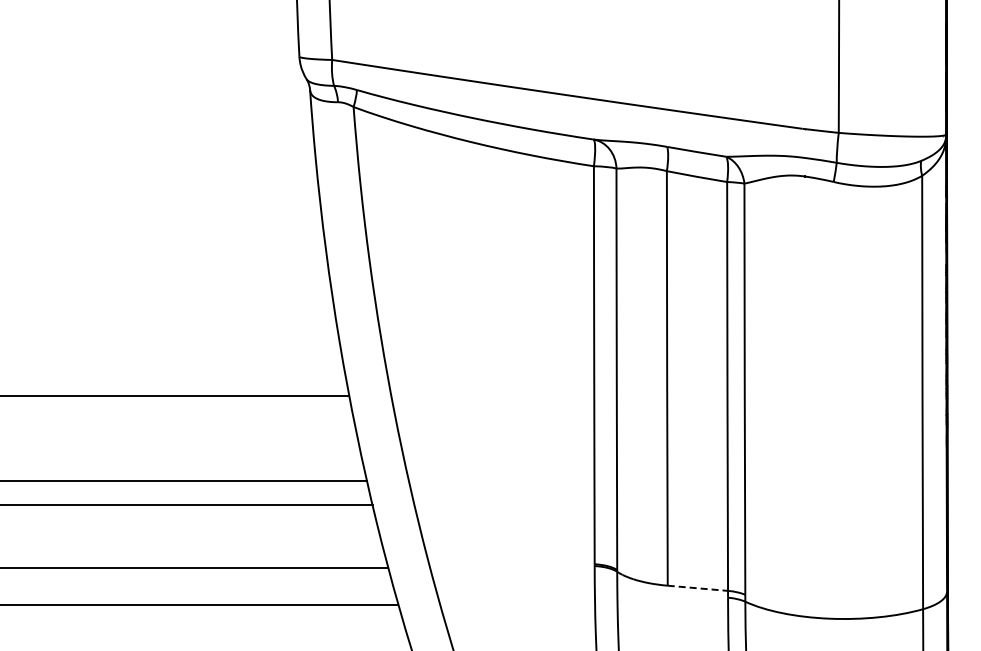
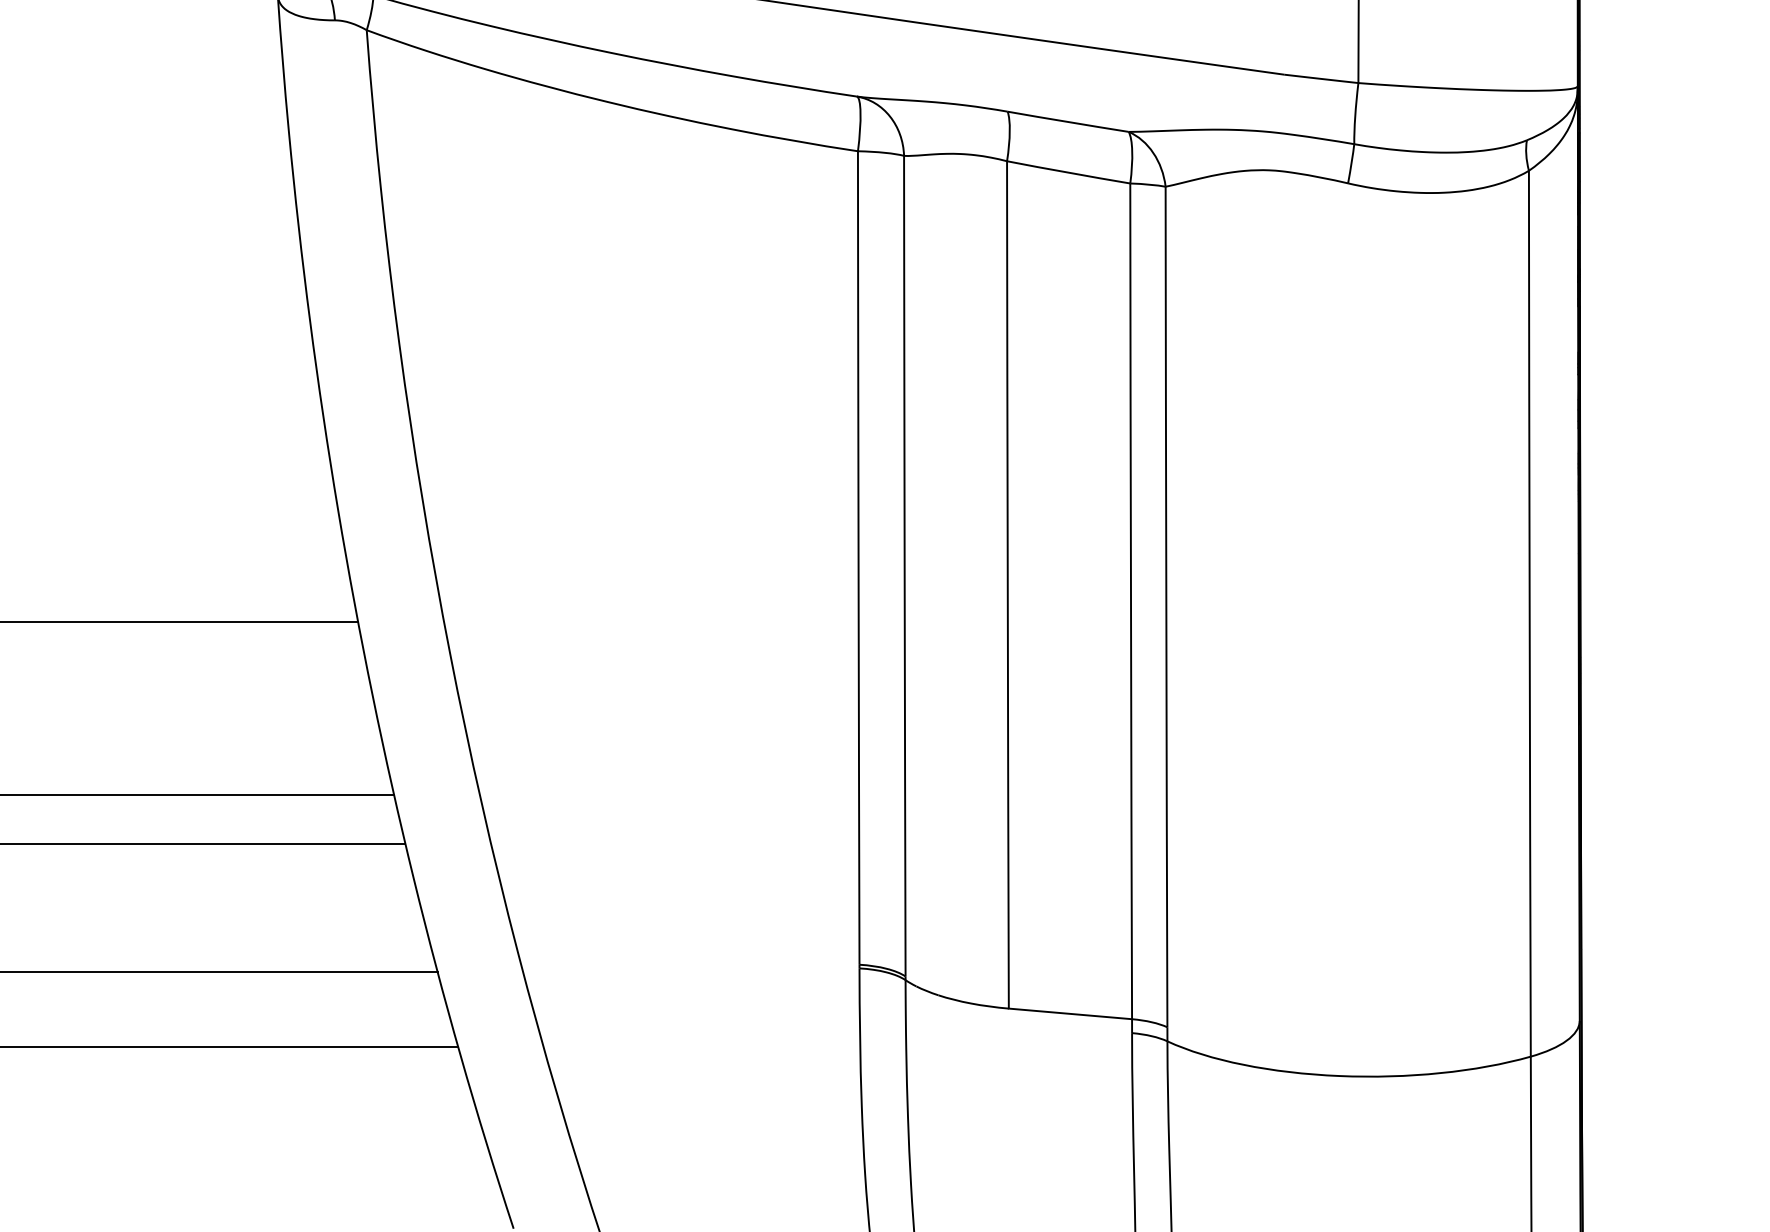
line: (698, 588) -> (1071, 1014), dashed -> solid

